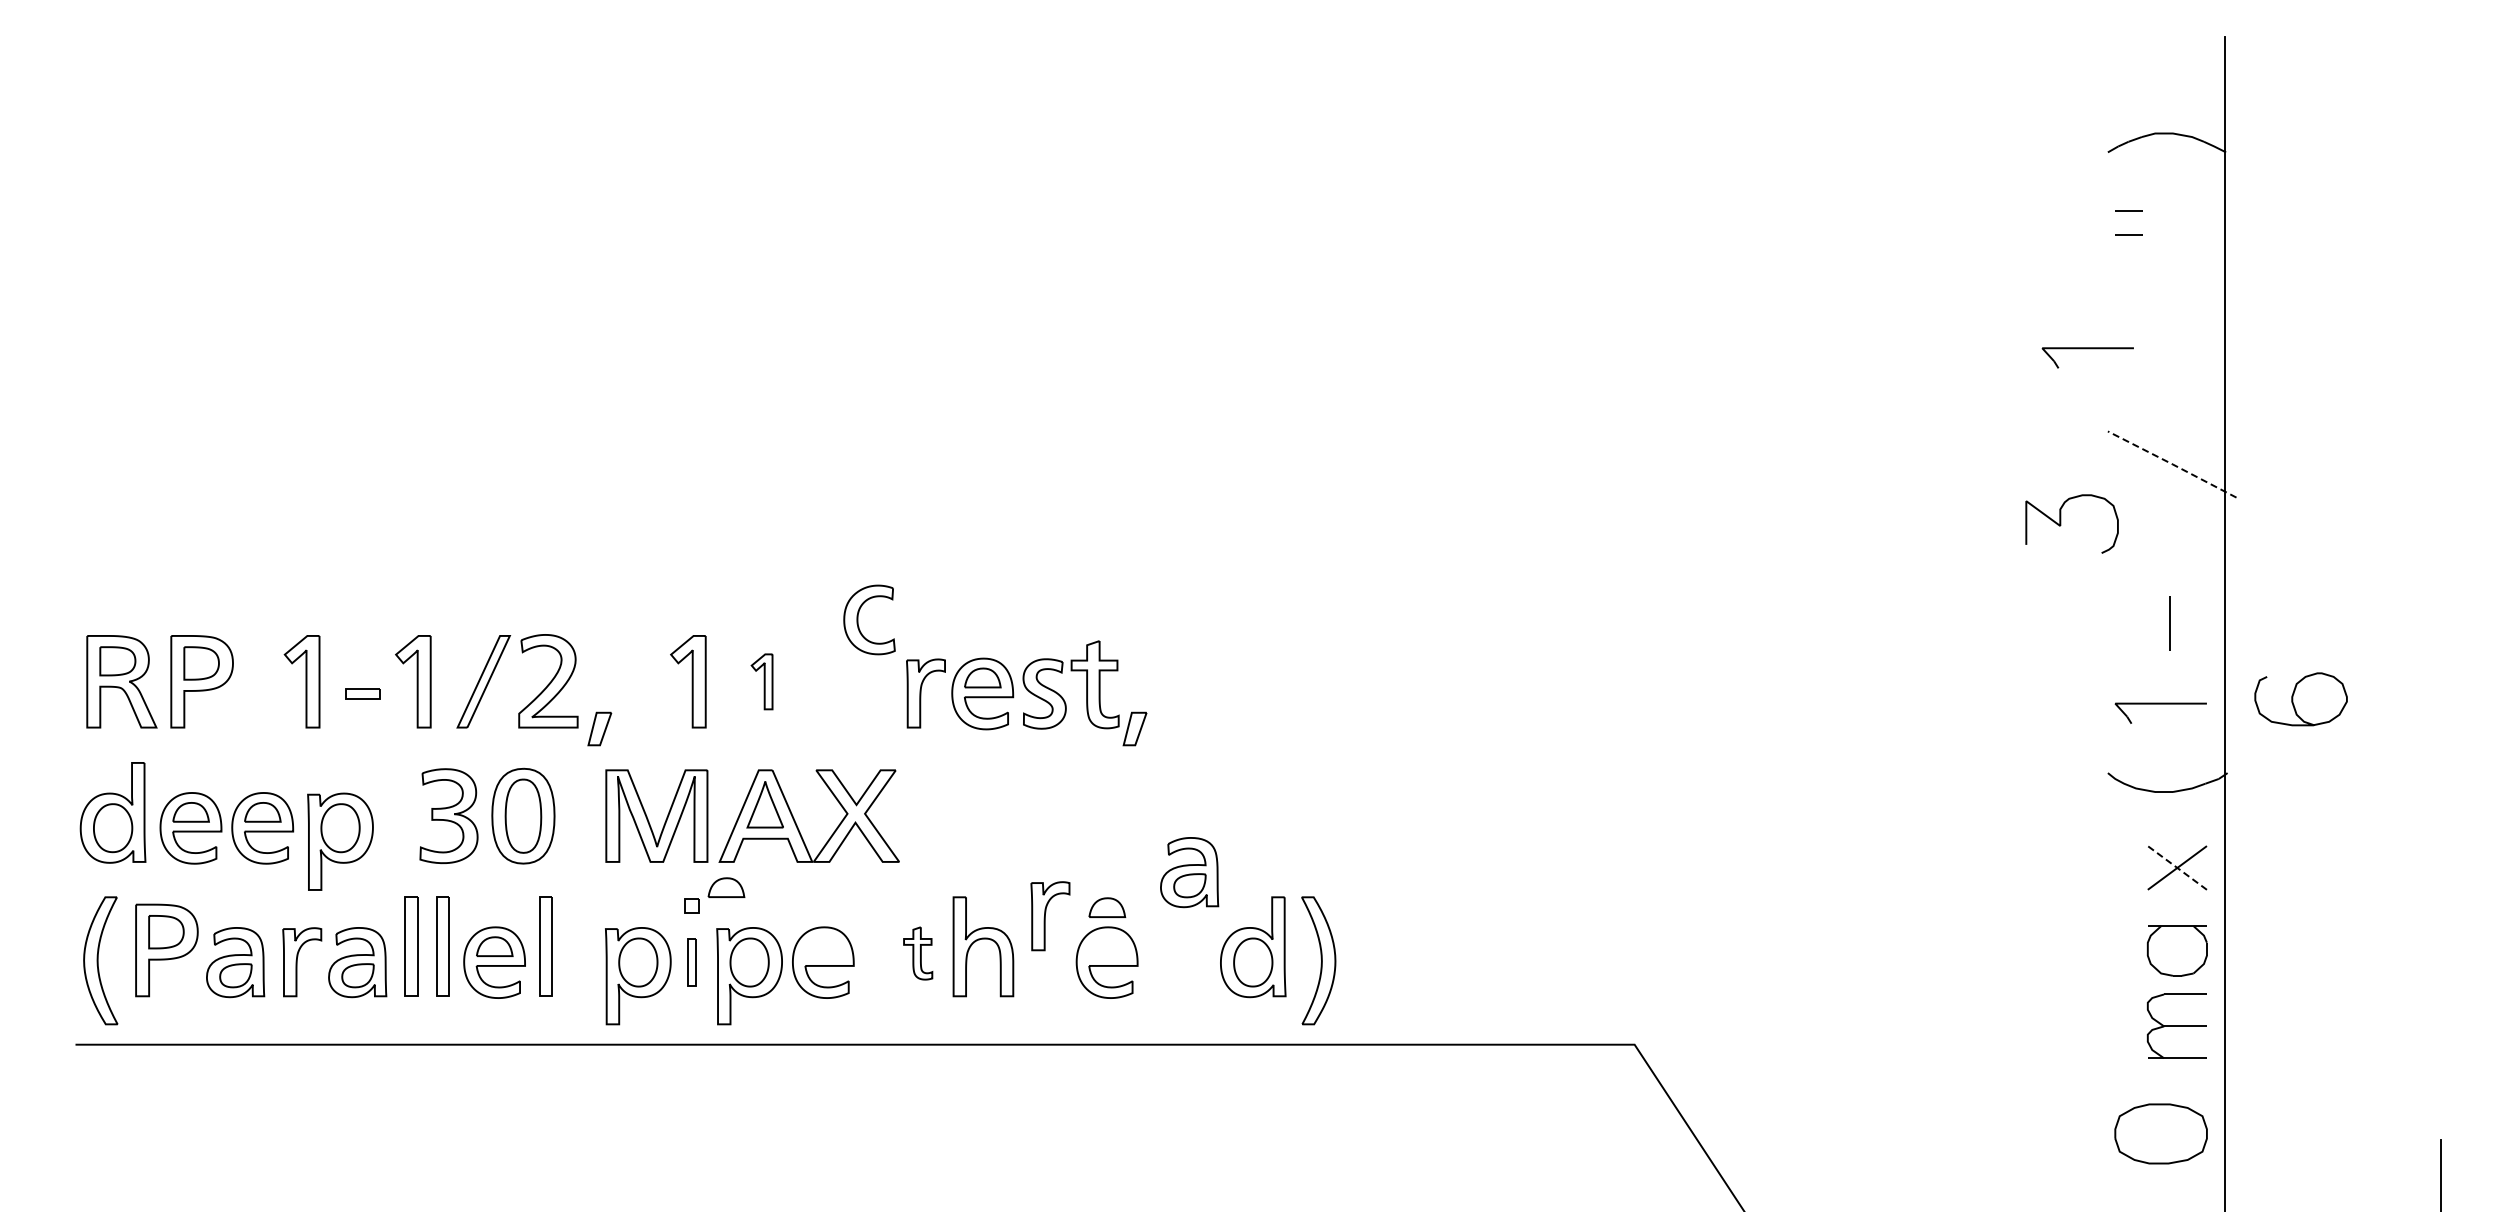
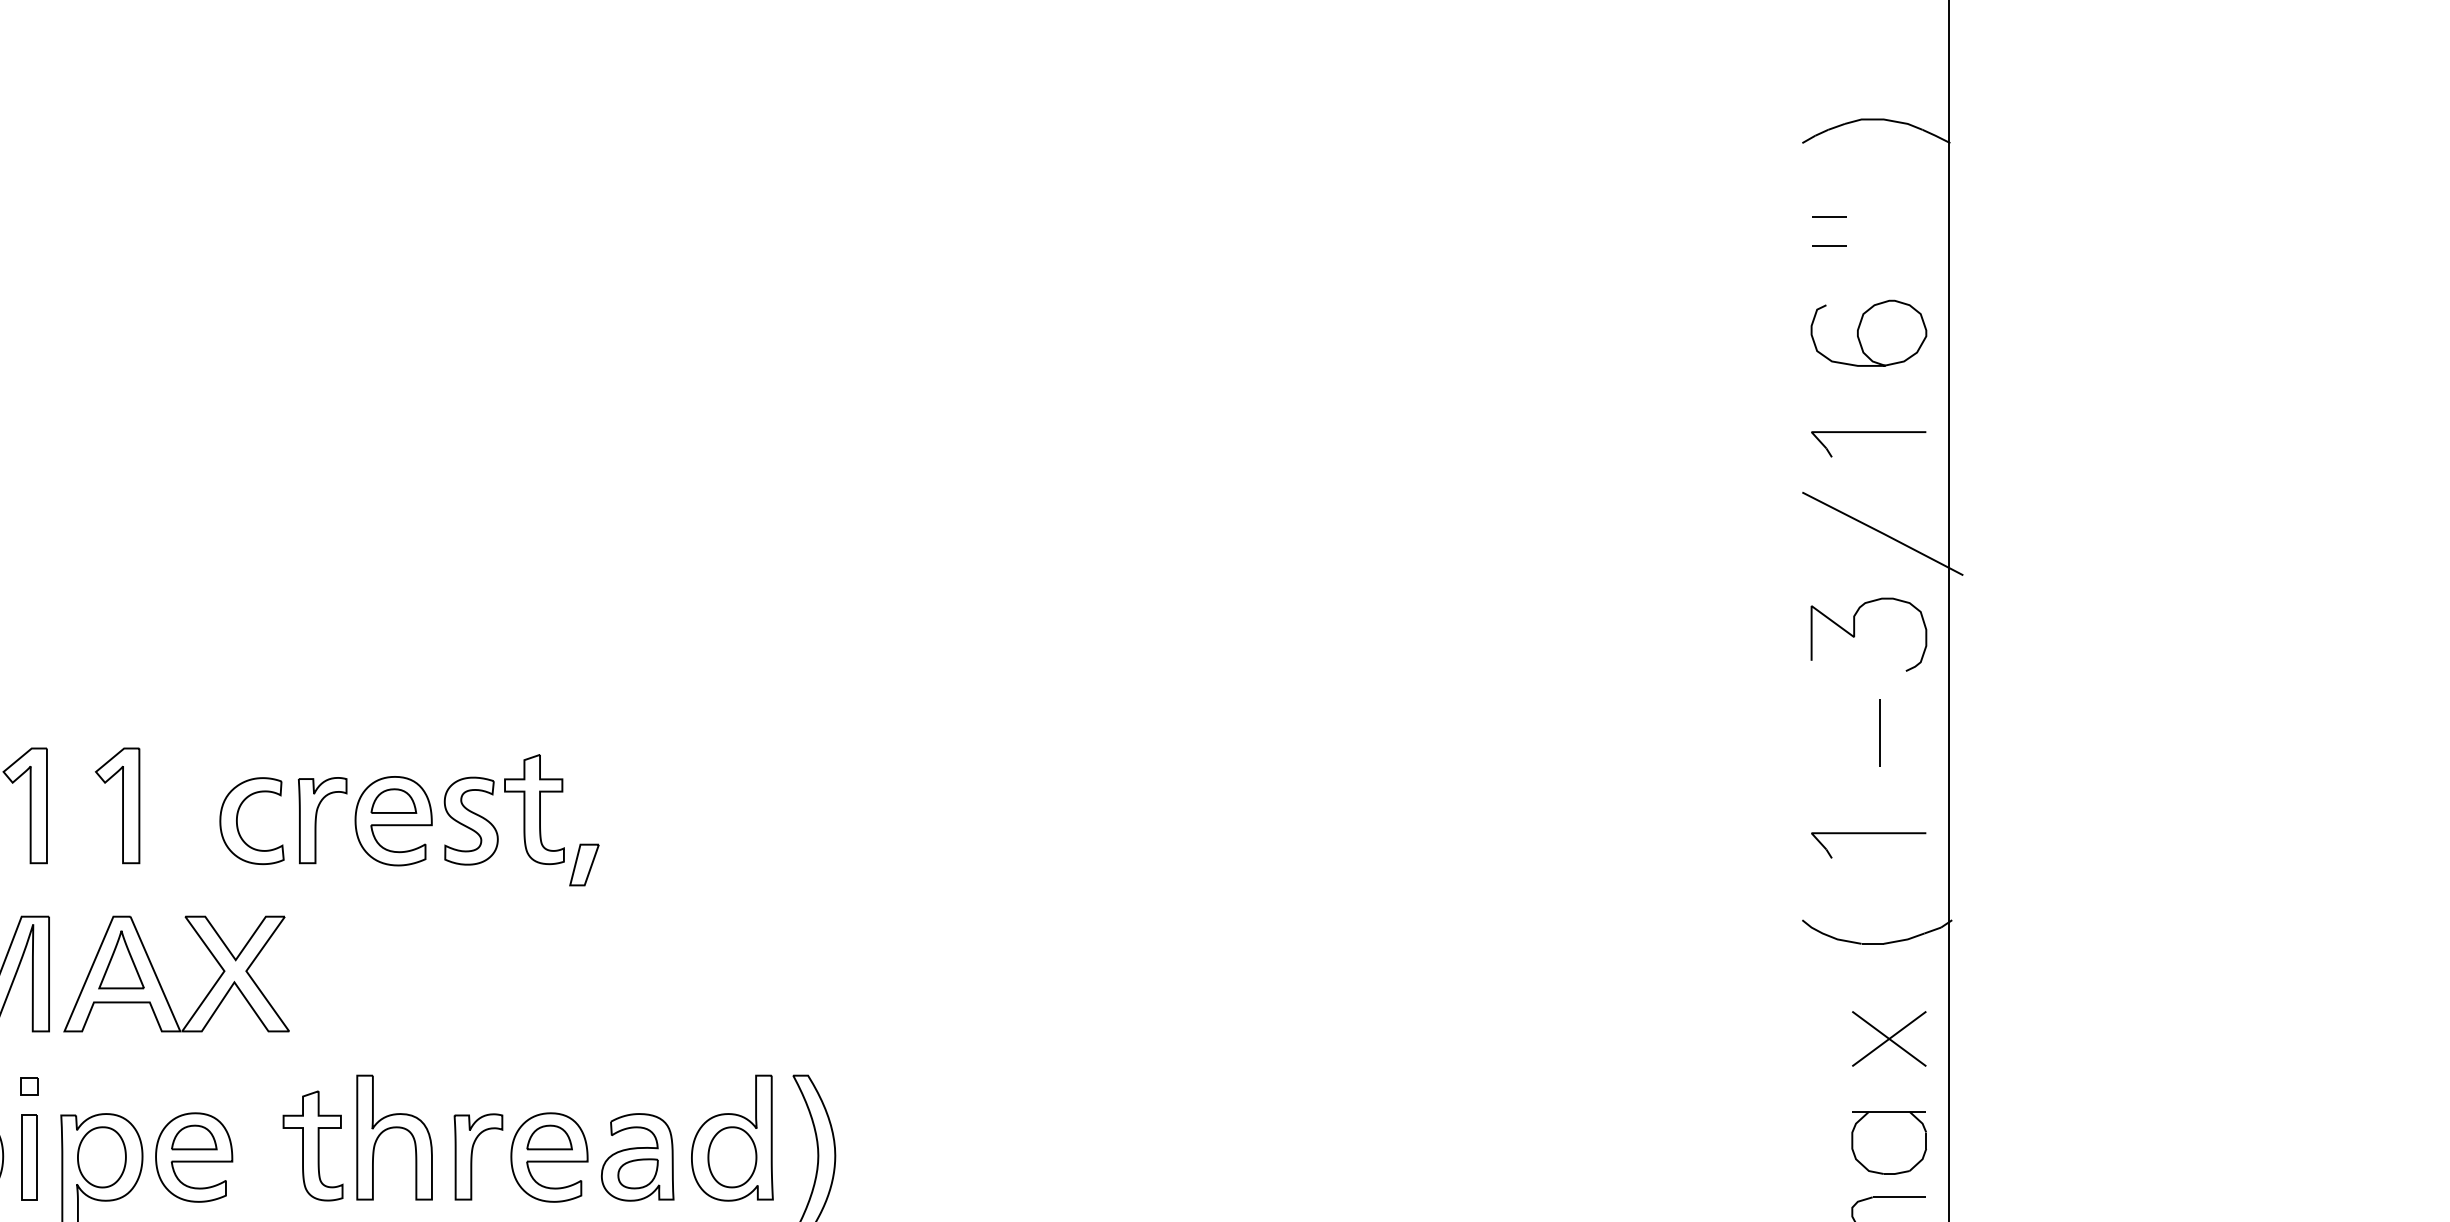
part: (2087, 349) -> (1868, 433), moved
line: (2172, 464) -> (1883, 533), dashed -> solid
curve: (2061, 523) -> (1855, 634), moved
part: (858, 619) -> (238, 820), moved
part: (761, 681) -> (116, 805), size x1.67
curve: (2293, 699) -> (1859, 333), moved
line: (2177, 867) -> (1889, 1038), dashed -> solid
part: (1189, 872) -> (637, 1157), moved
part: (726, 887) -> (194, 1137), moved
part: (1107, 907) -> (549, 1137), moved
part: (1050, 916) -> (478, 1157), moved
part: (917, 953) -> (312, 1146), size x1.67
part: (691, 962) -> (29, 1157), size x1.43

